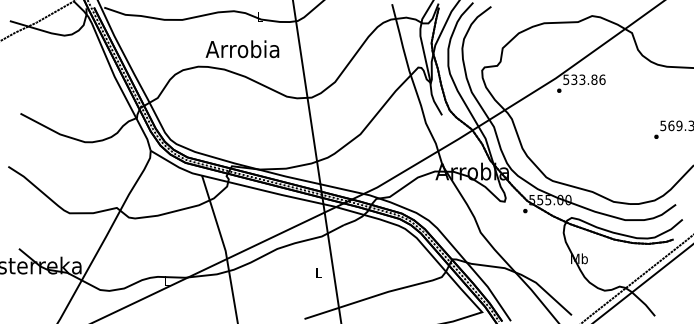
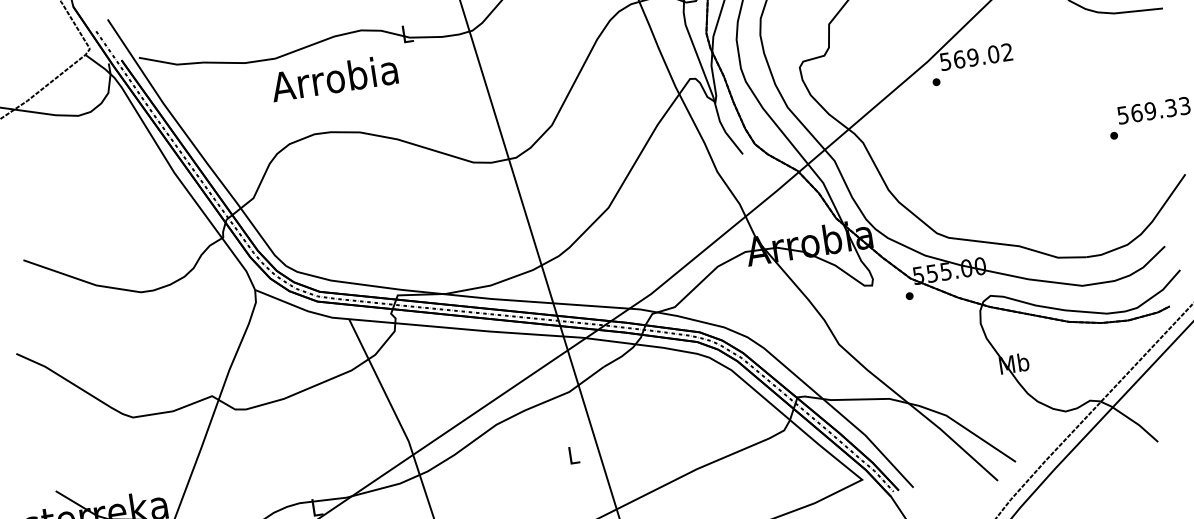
text: (242, 49) -> (334, 78), moved
text: (588, 79) -> (983, 55), 533.86 -> 569.02

